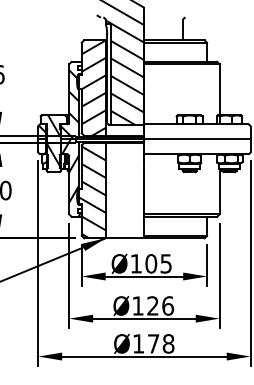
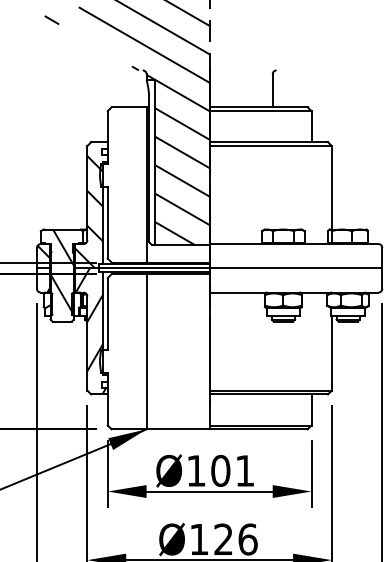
hatch: (93, 87) -> (126, 183), removed
hatch: (91, 192) -> (123, 354), removed
text: (165, 263) -> (243, 470), Ø105 -> Ø101

